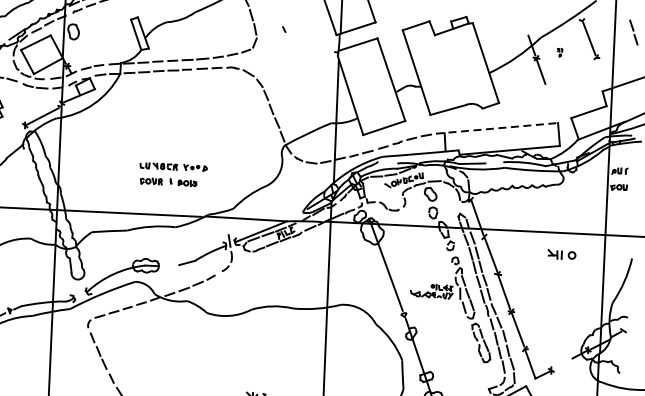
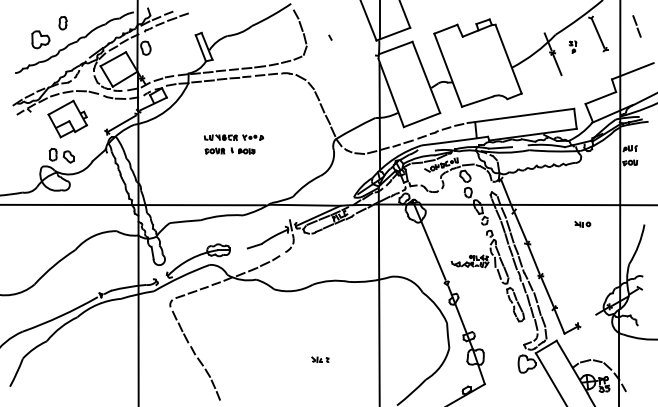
part: (559, 52) -> (572, 46), size x1.67
line: (496, 127) -> (520, 115), dashed -> solid
part: (173, 174) -> (234, 144), moved
part: (561, 255) -> (582, 224), size x0.62

